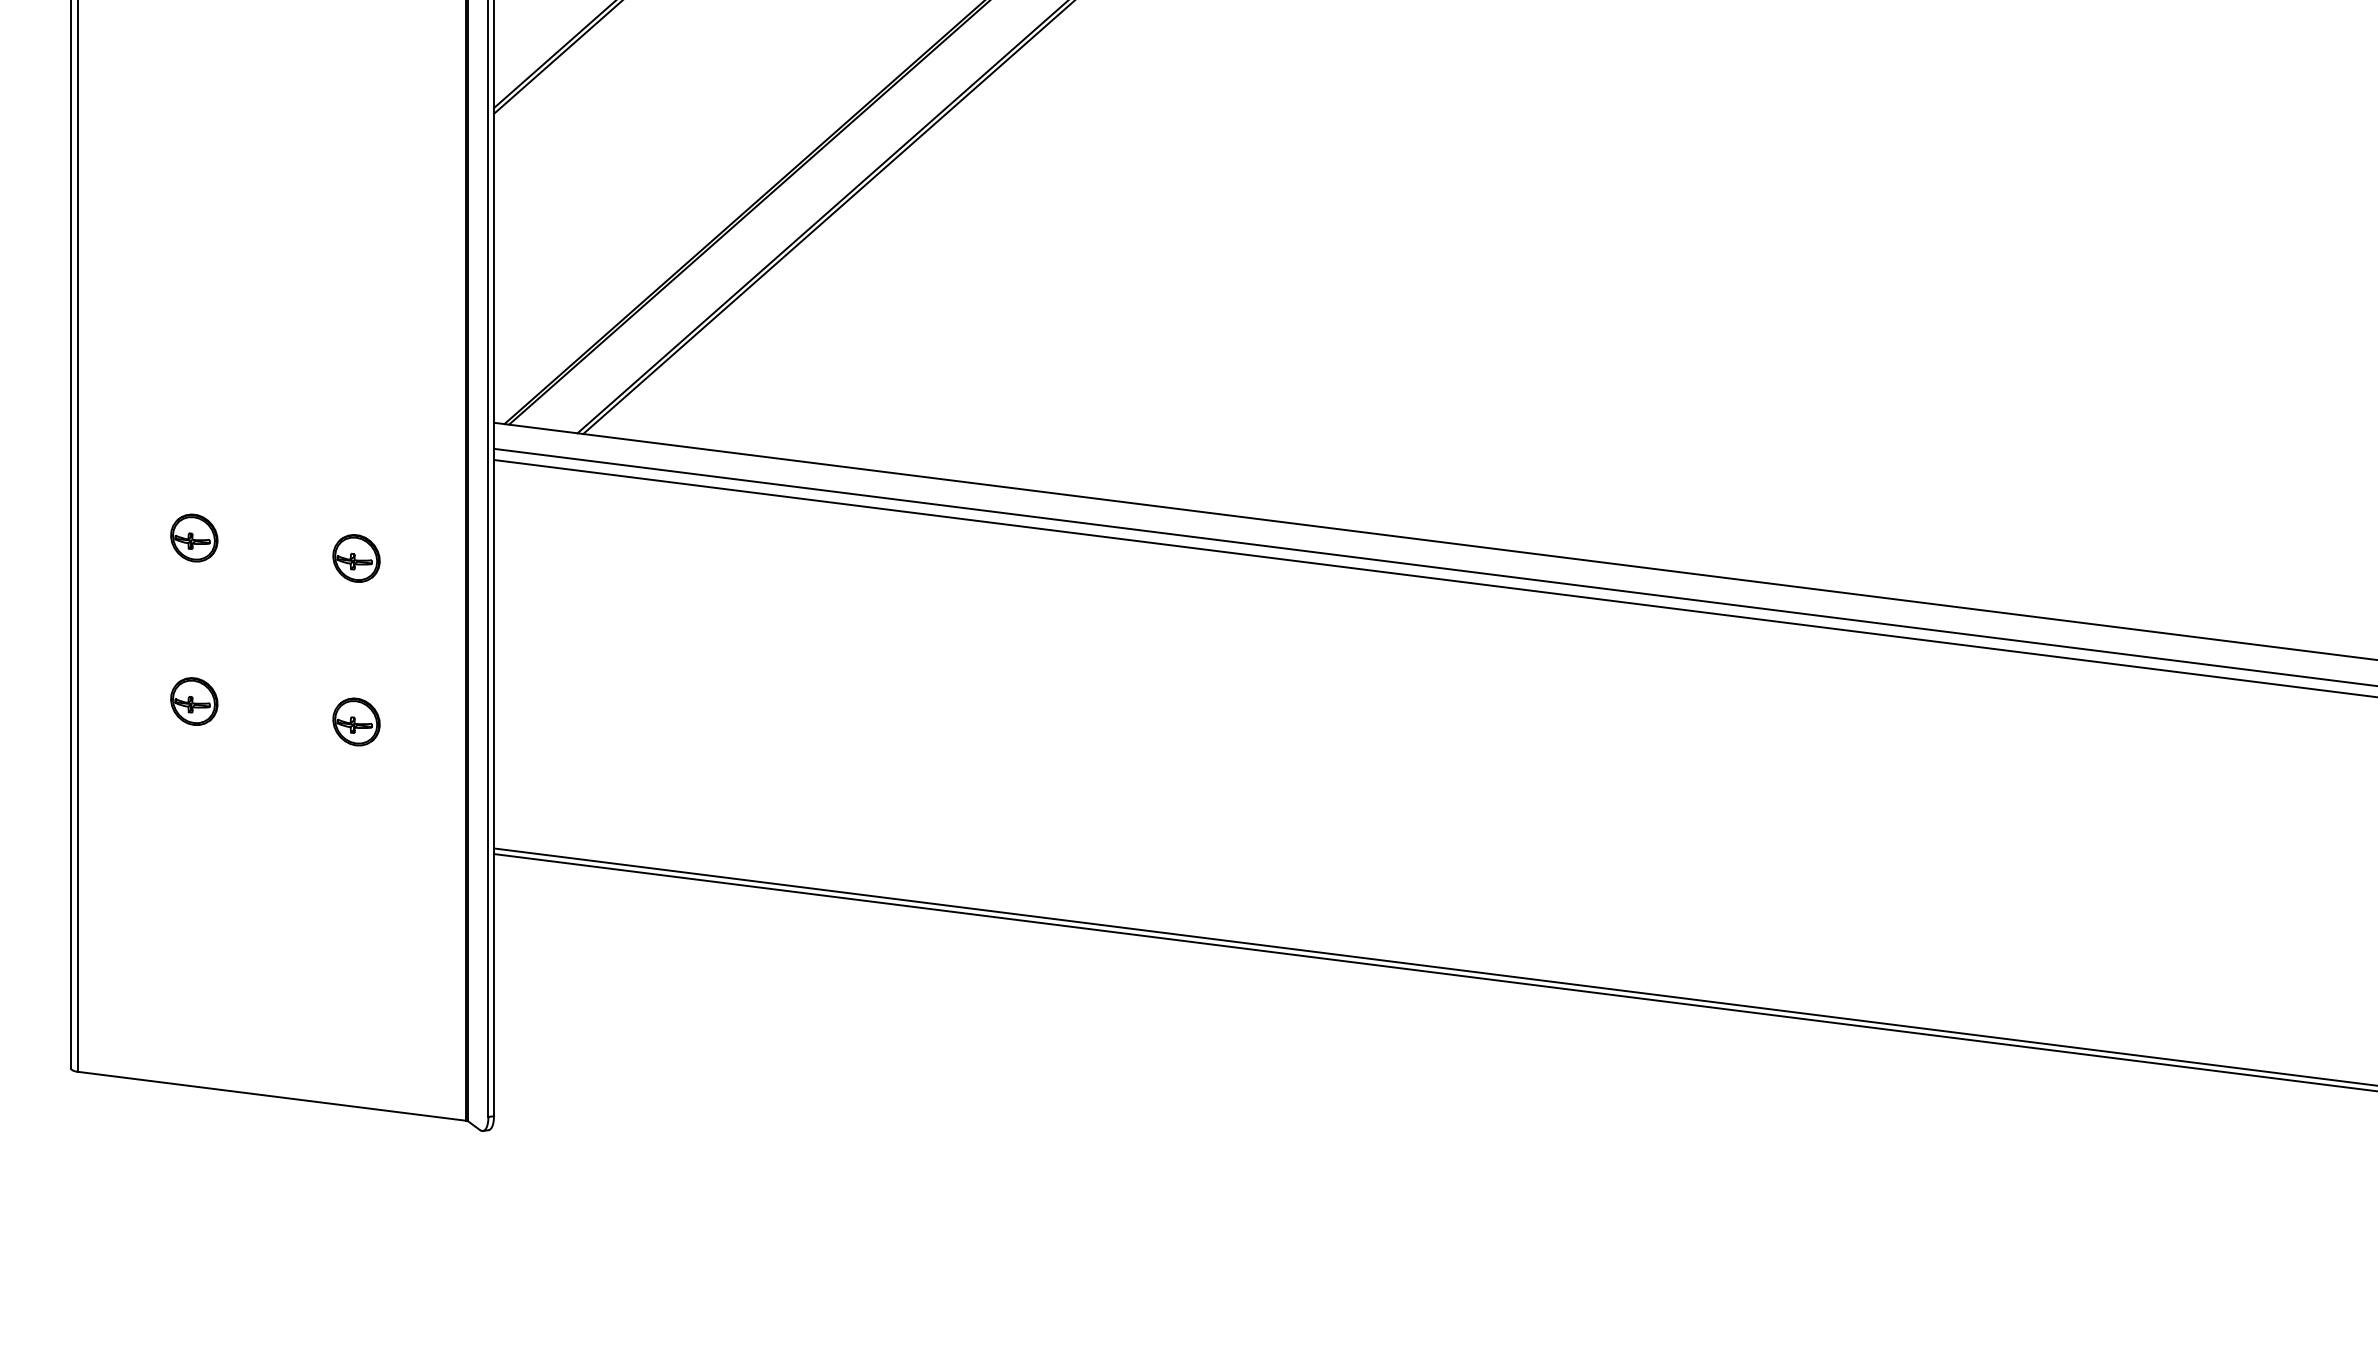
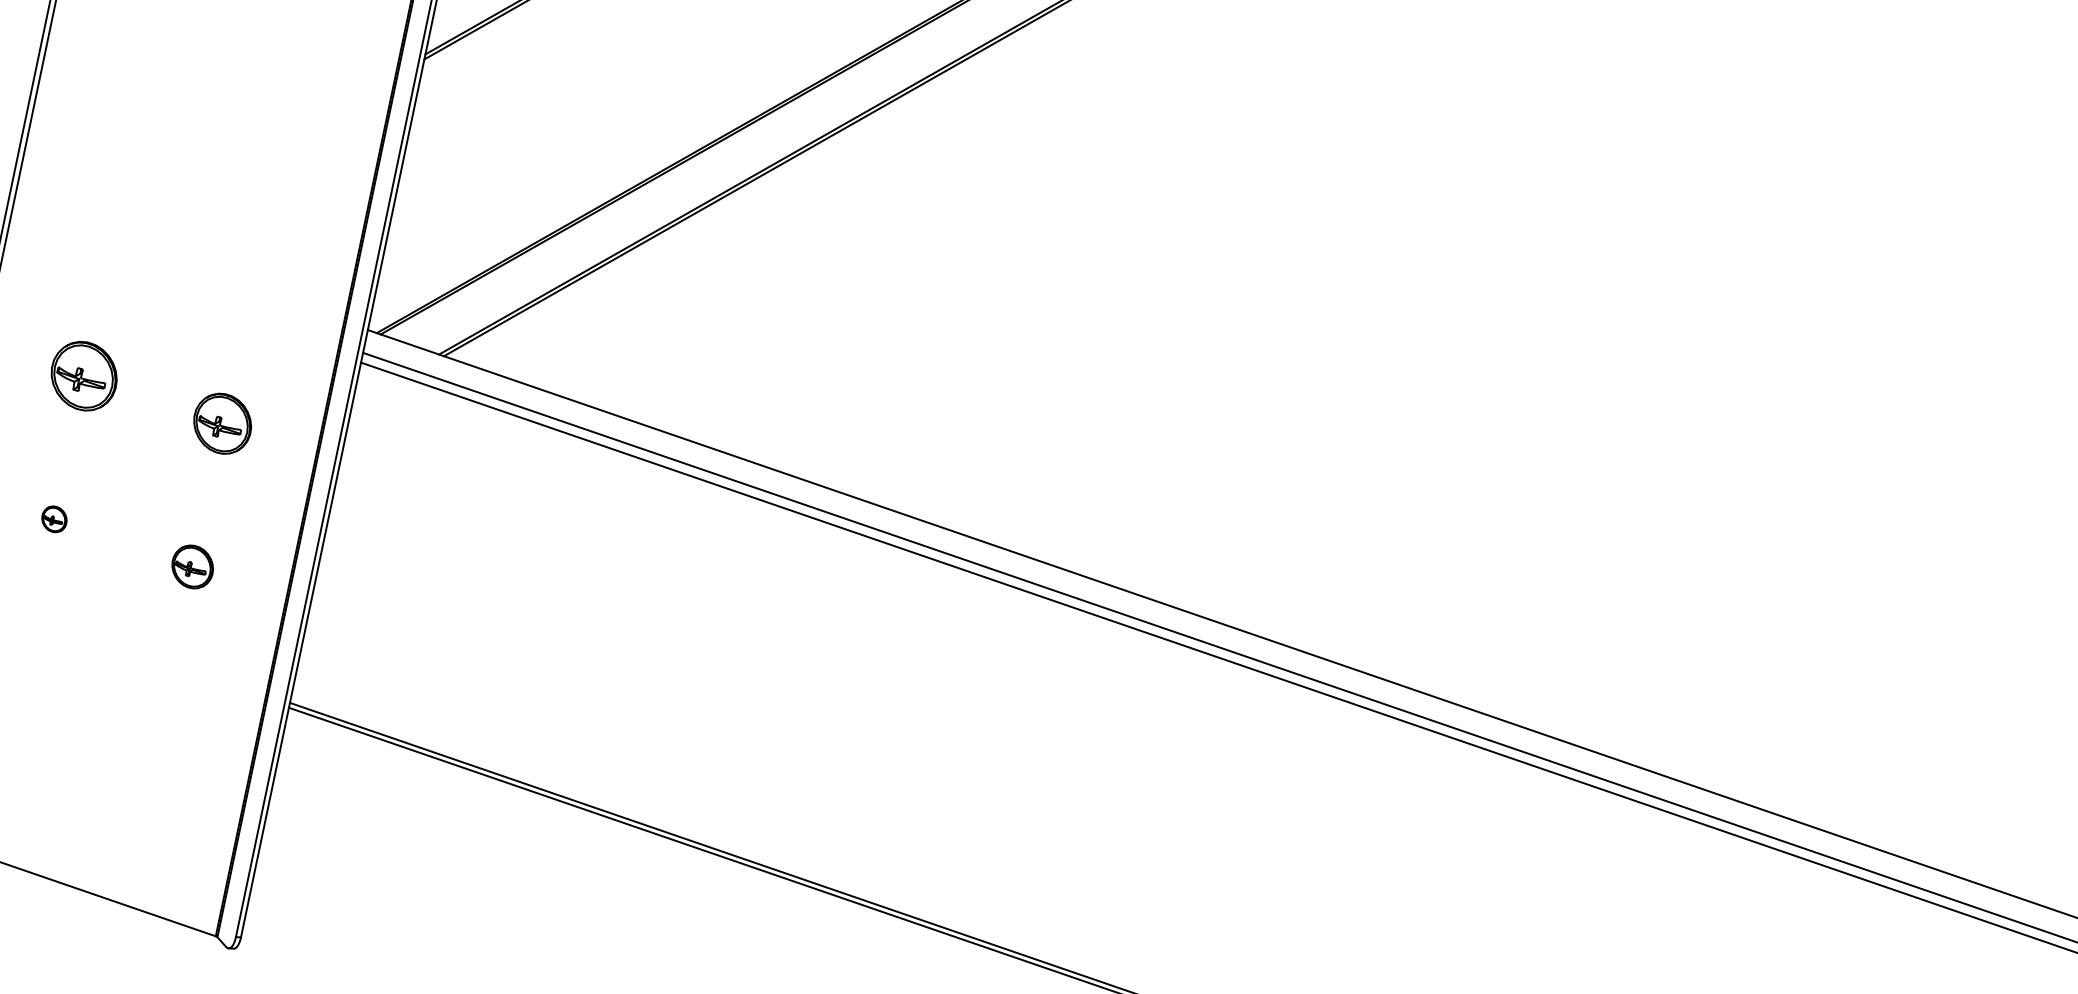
part: (194, 537) -> (84, 375), size x1.6
part: (356, 558) -> (222, 423), size x1.4
part: (194, 701) -> (54, 519), size x0.6

